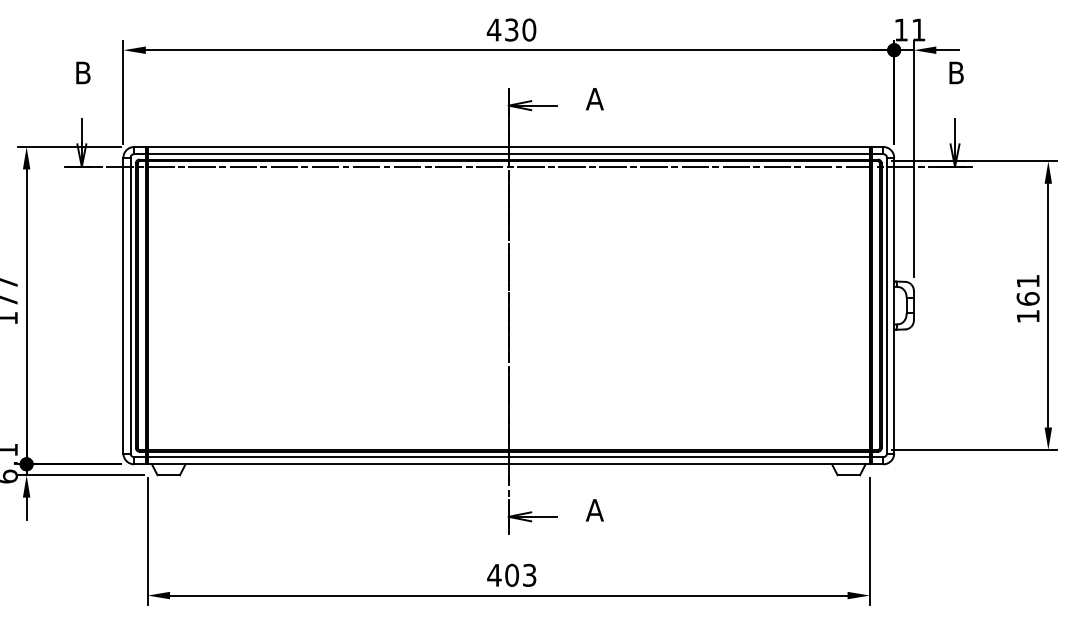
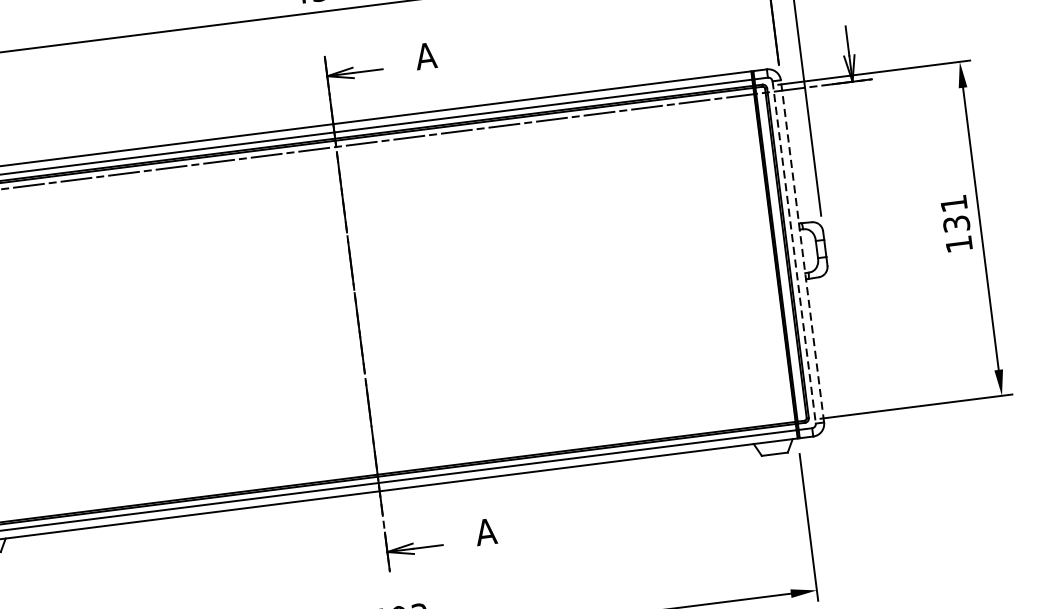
text: (1027, 298) -> (955, 223), 161 -> 131
line: (887, 305) -> (794, 252), solid -> dashed
line: (894, 305) -> (802, 251), solid -> dashed

